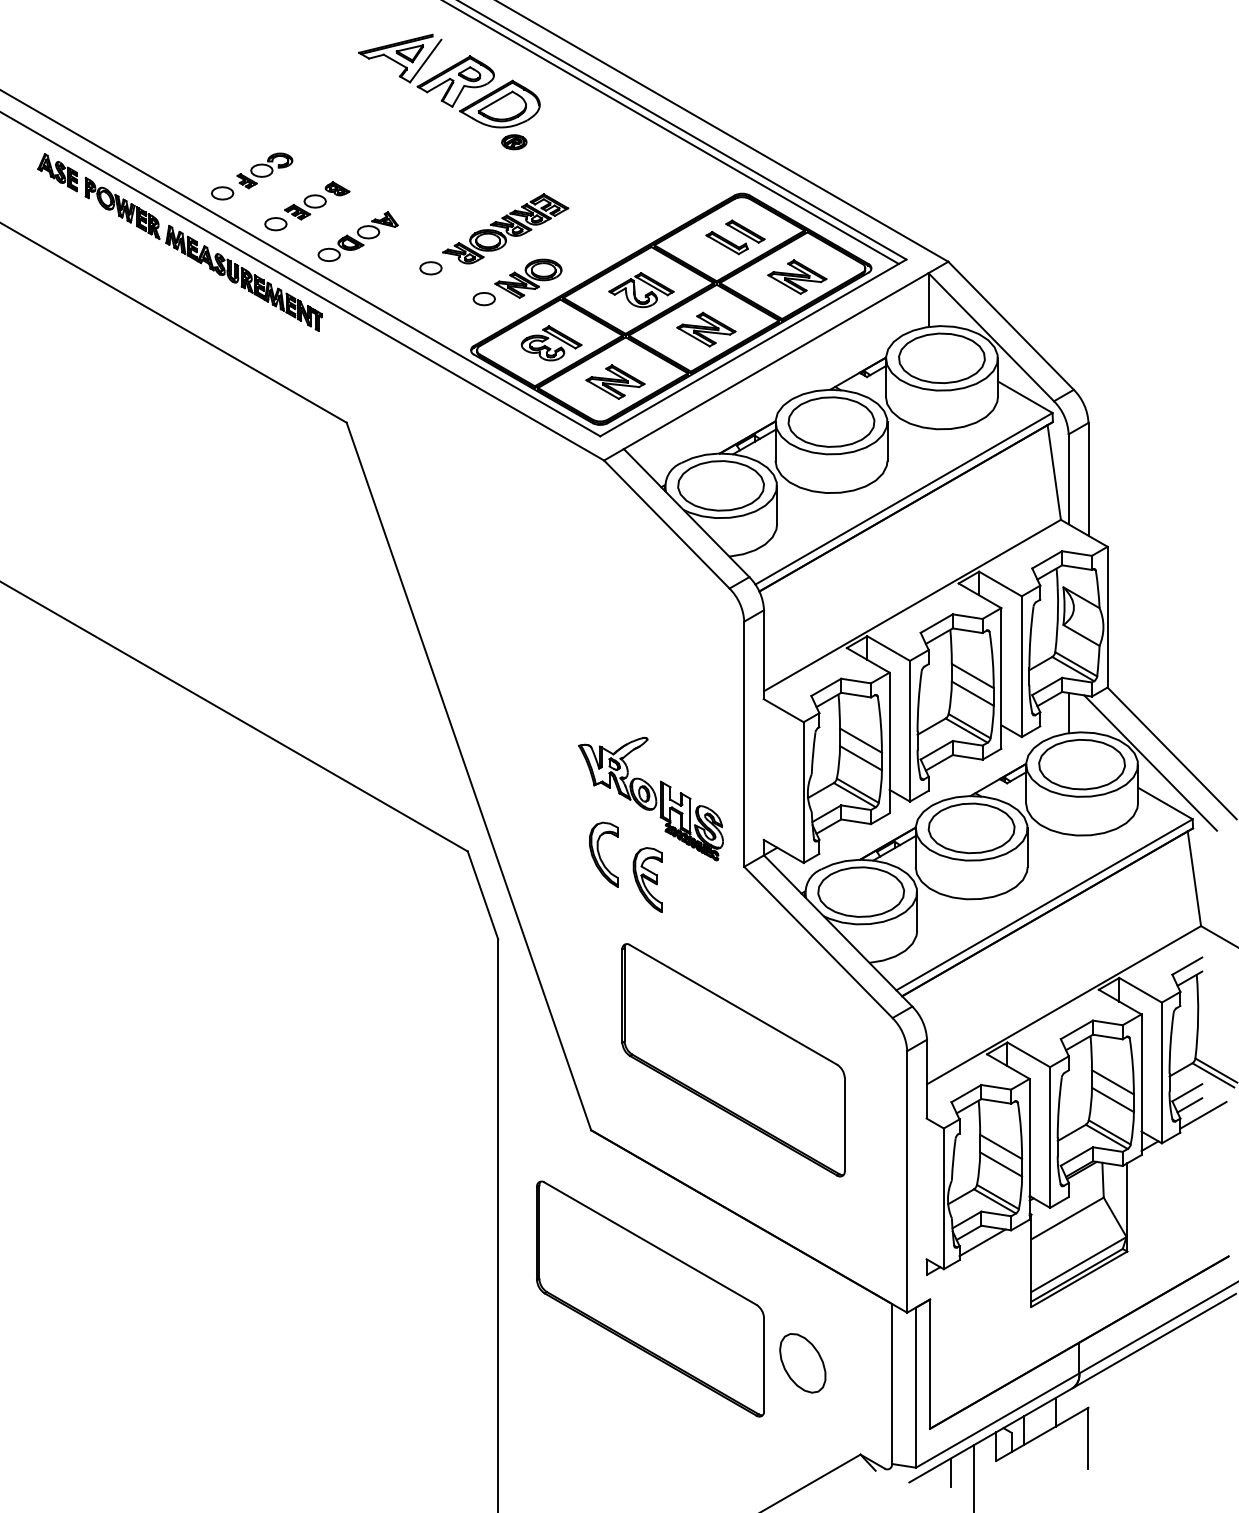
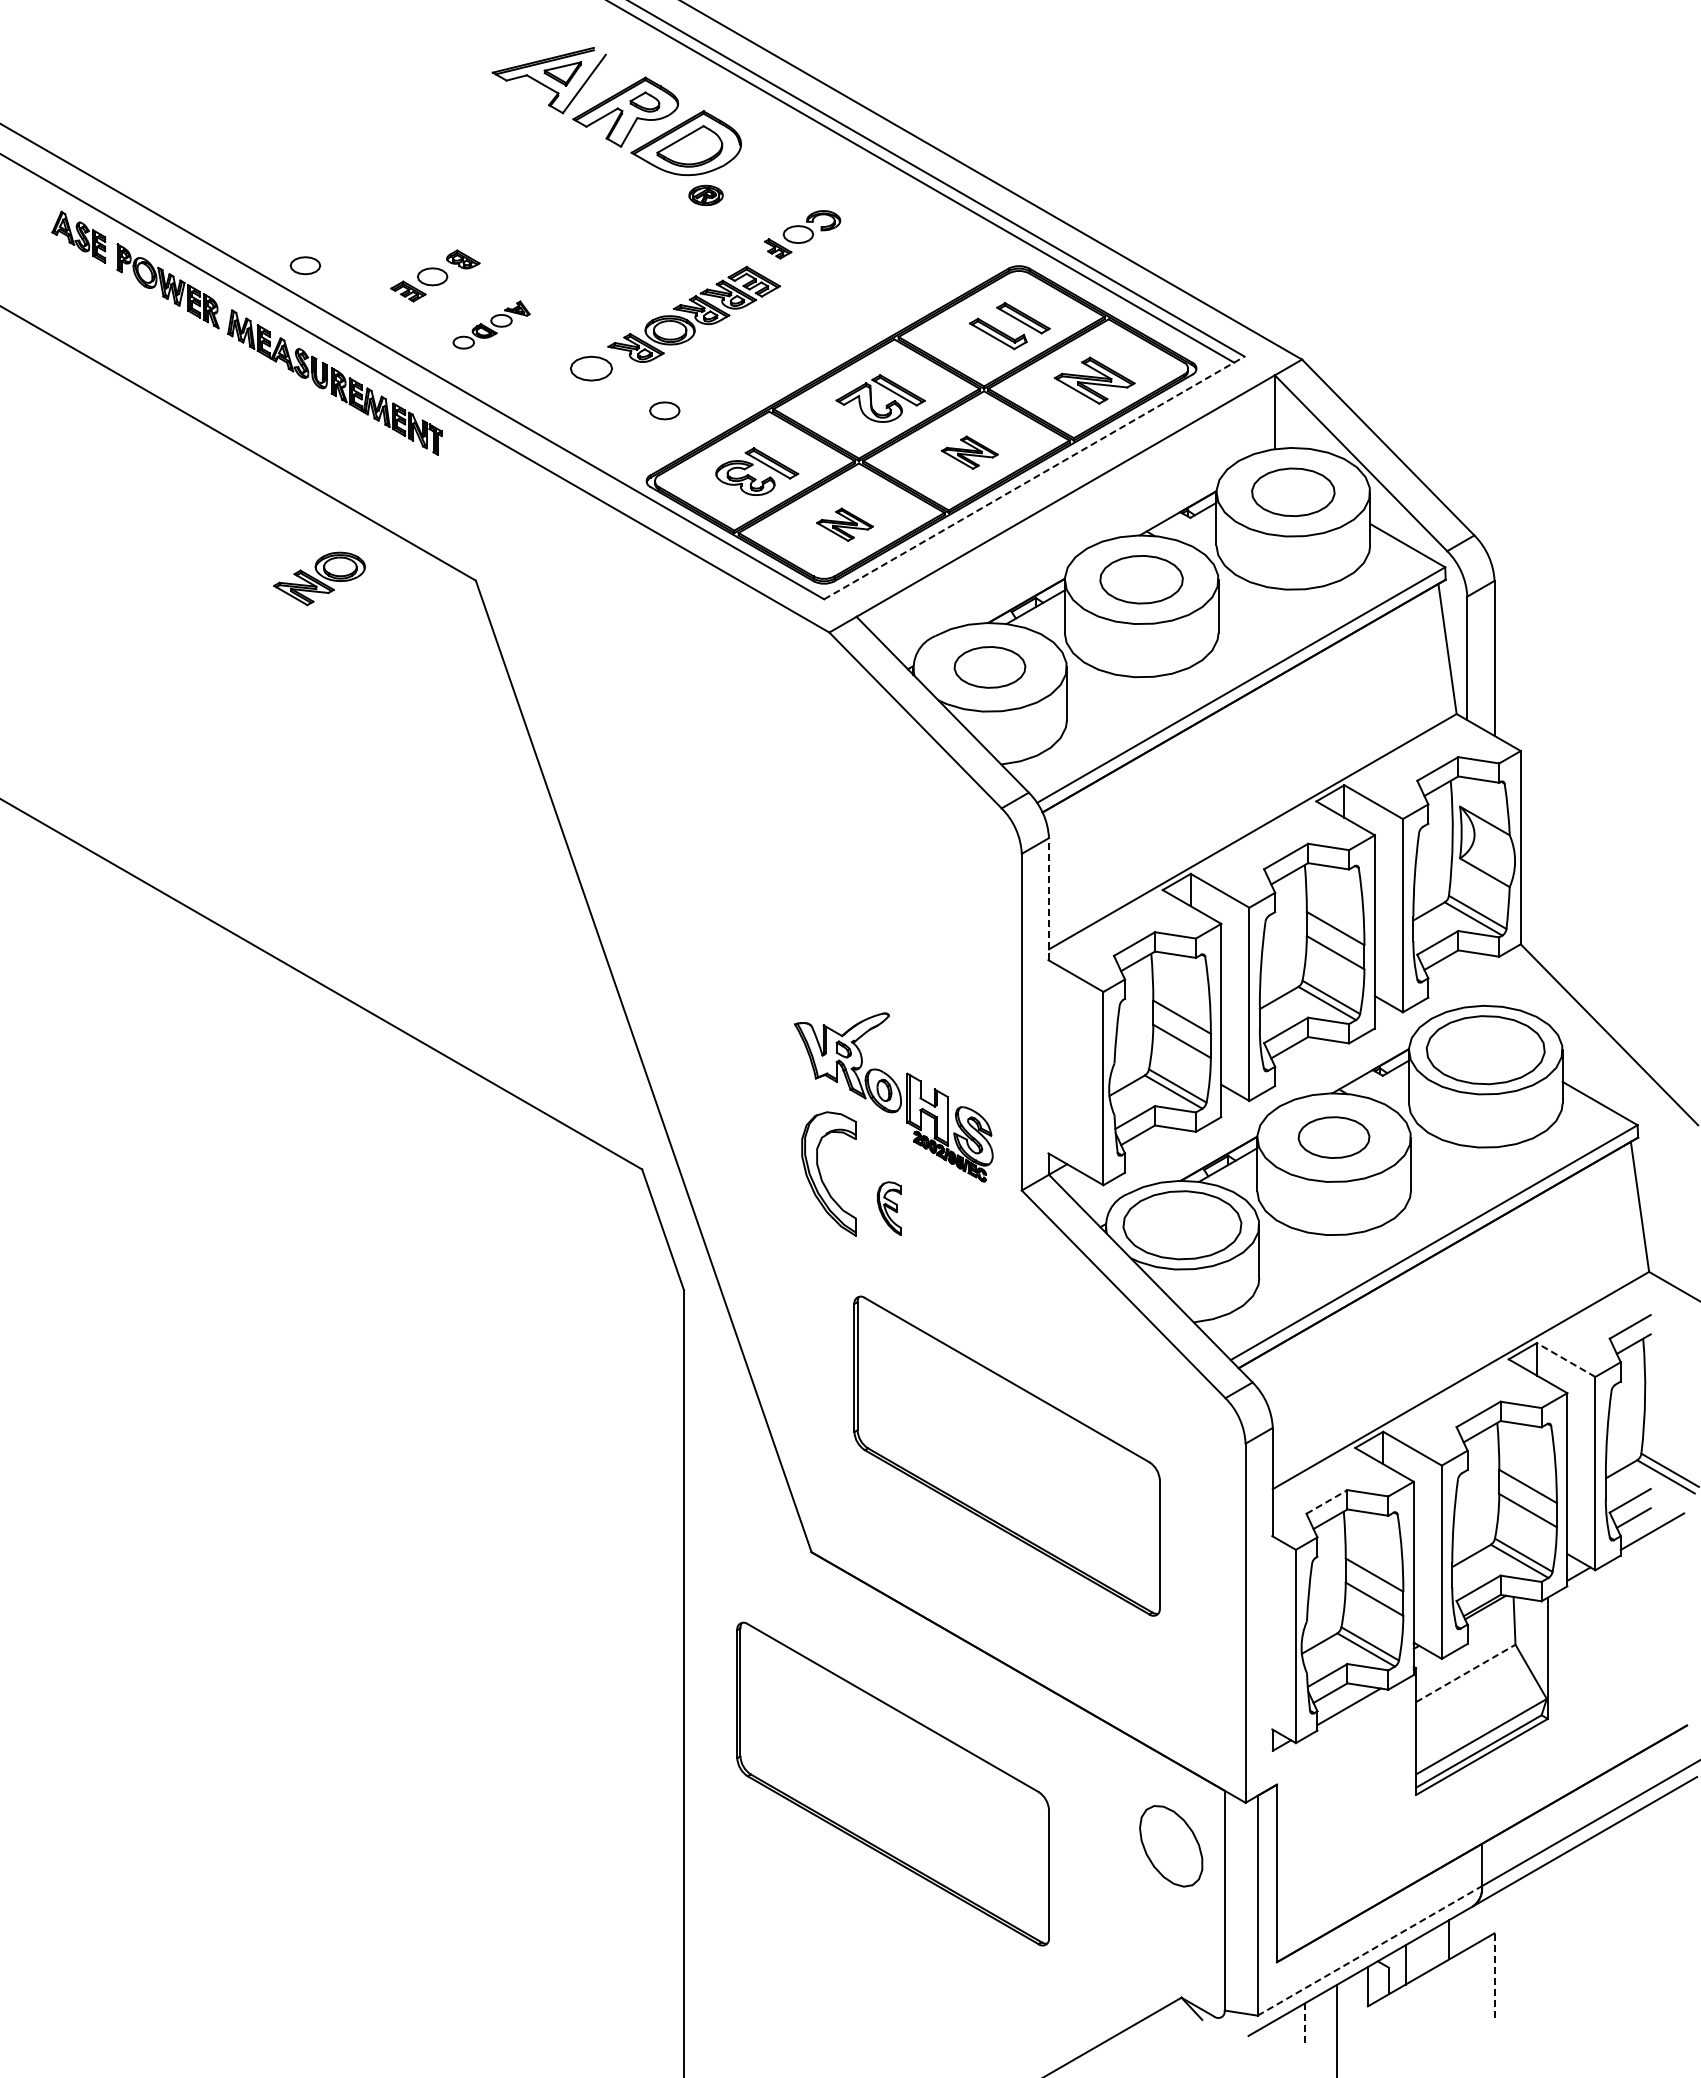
part: (264, 170) -> (802, 234), moved
part: (275, 223) -> (378, 307), removed
part: (358, 236) -> (491, 324), size x0.7
part: (430, 268) -> (591, 368), size x1.4
part: (528, 278) -> (319, 578), moved
part: (706, 329) -> (969, 452), size x0.7
line: (753, 347) -> (1034, 477), solid -> dashed
part: (942, 358) -> (1293, 492), size x0.7
part: (615, 381) -> (844, 524), size x0.7
part: (831, 421) -> (1141, 579), size x0.7
part: (720, 485) -> (989, 667), size x0.6
line: (763, 654) -> (1048, 899), solid -> dashed
line: (1068, 713) -> (1467, 979), removed
line: (1150, 762) -> (1579, 1047), removed
part: (971, 828) -> (1333, 1137), size x0.6
part: (603, 854) -> (828, 1173), size x1.4
part: (647, 879) -> (889, 1208), size x0.6
line: (1140, 990) -> (1566, 1360), solid -> dashed
line: (966, 1093) -> (1326, 1501), solid -> dashed
line: (1068, 1218) -> (1466, 1673), solid -> dashed
part: (803, 1363) -> (1171, 1846), moved
line: (998, 1420) -> (1370, 1950), solid -> dashed
line: (1088, 1438) -> (1494, 1975), solid -> dashed
line: (950, 1472) -> (1305, 2022), solid -> dashed

